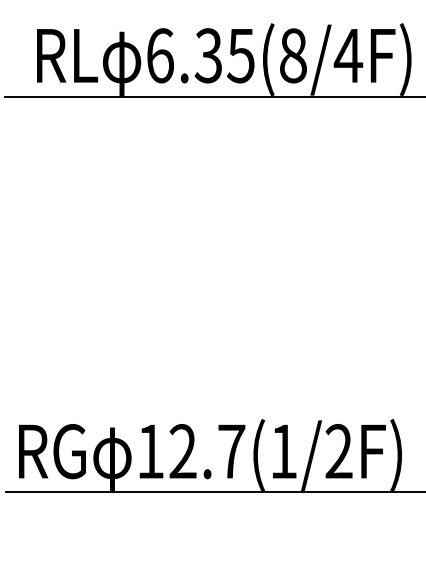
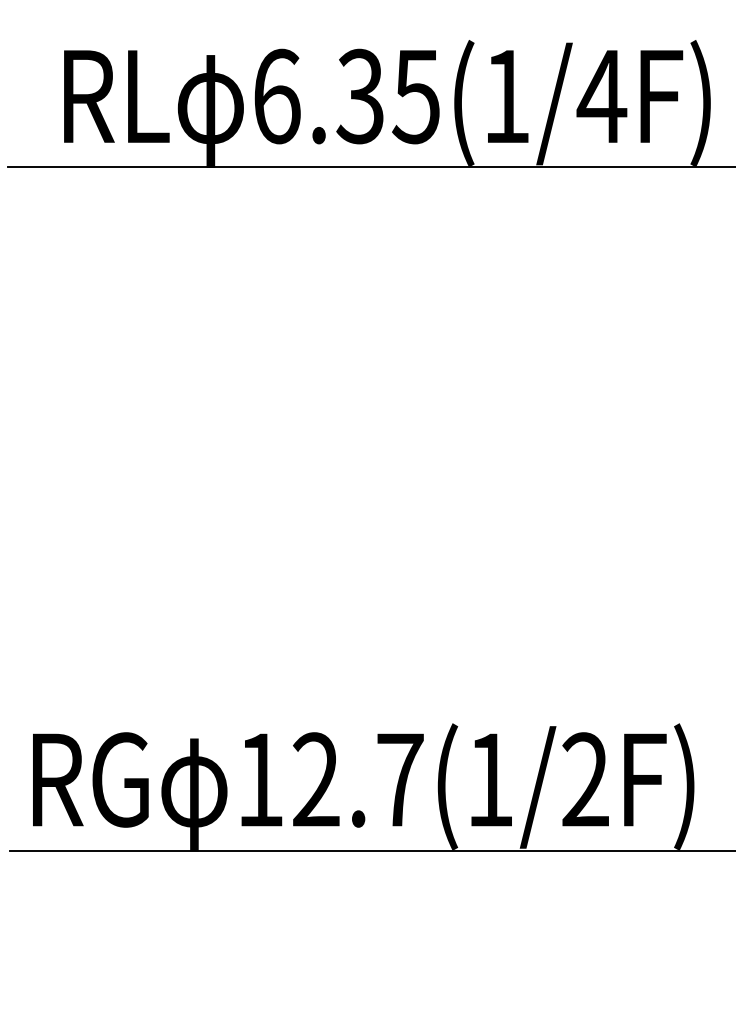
text: (293, 55) -> (507, 96), 6.35(8/4F) -> 6.35(1/4F)

